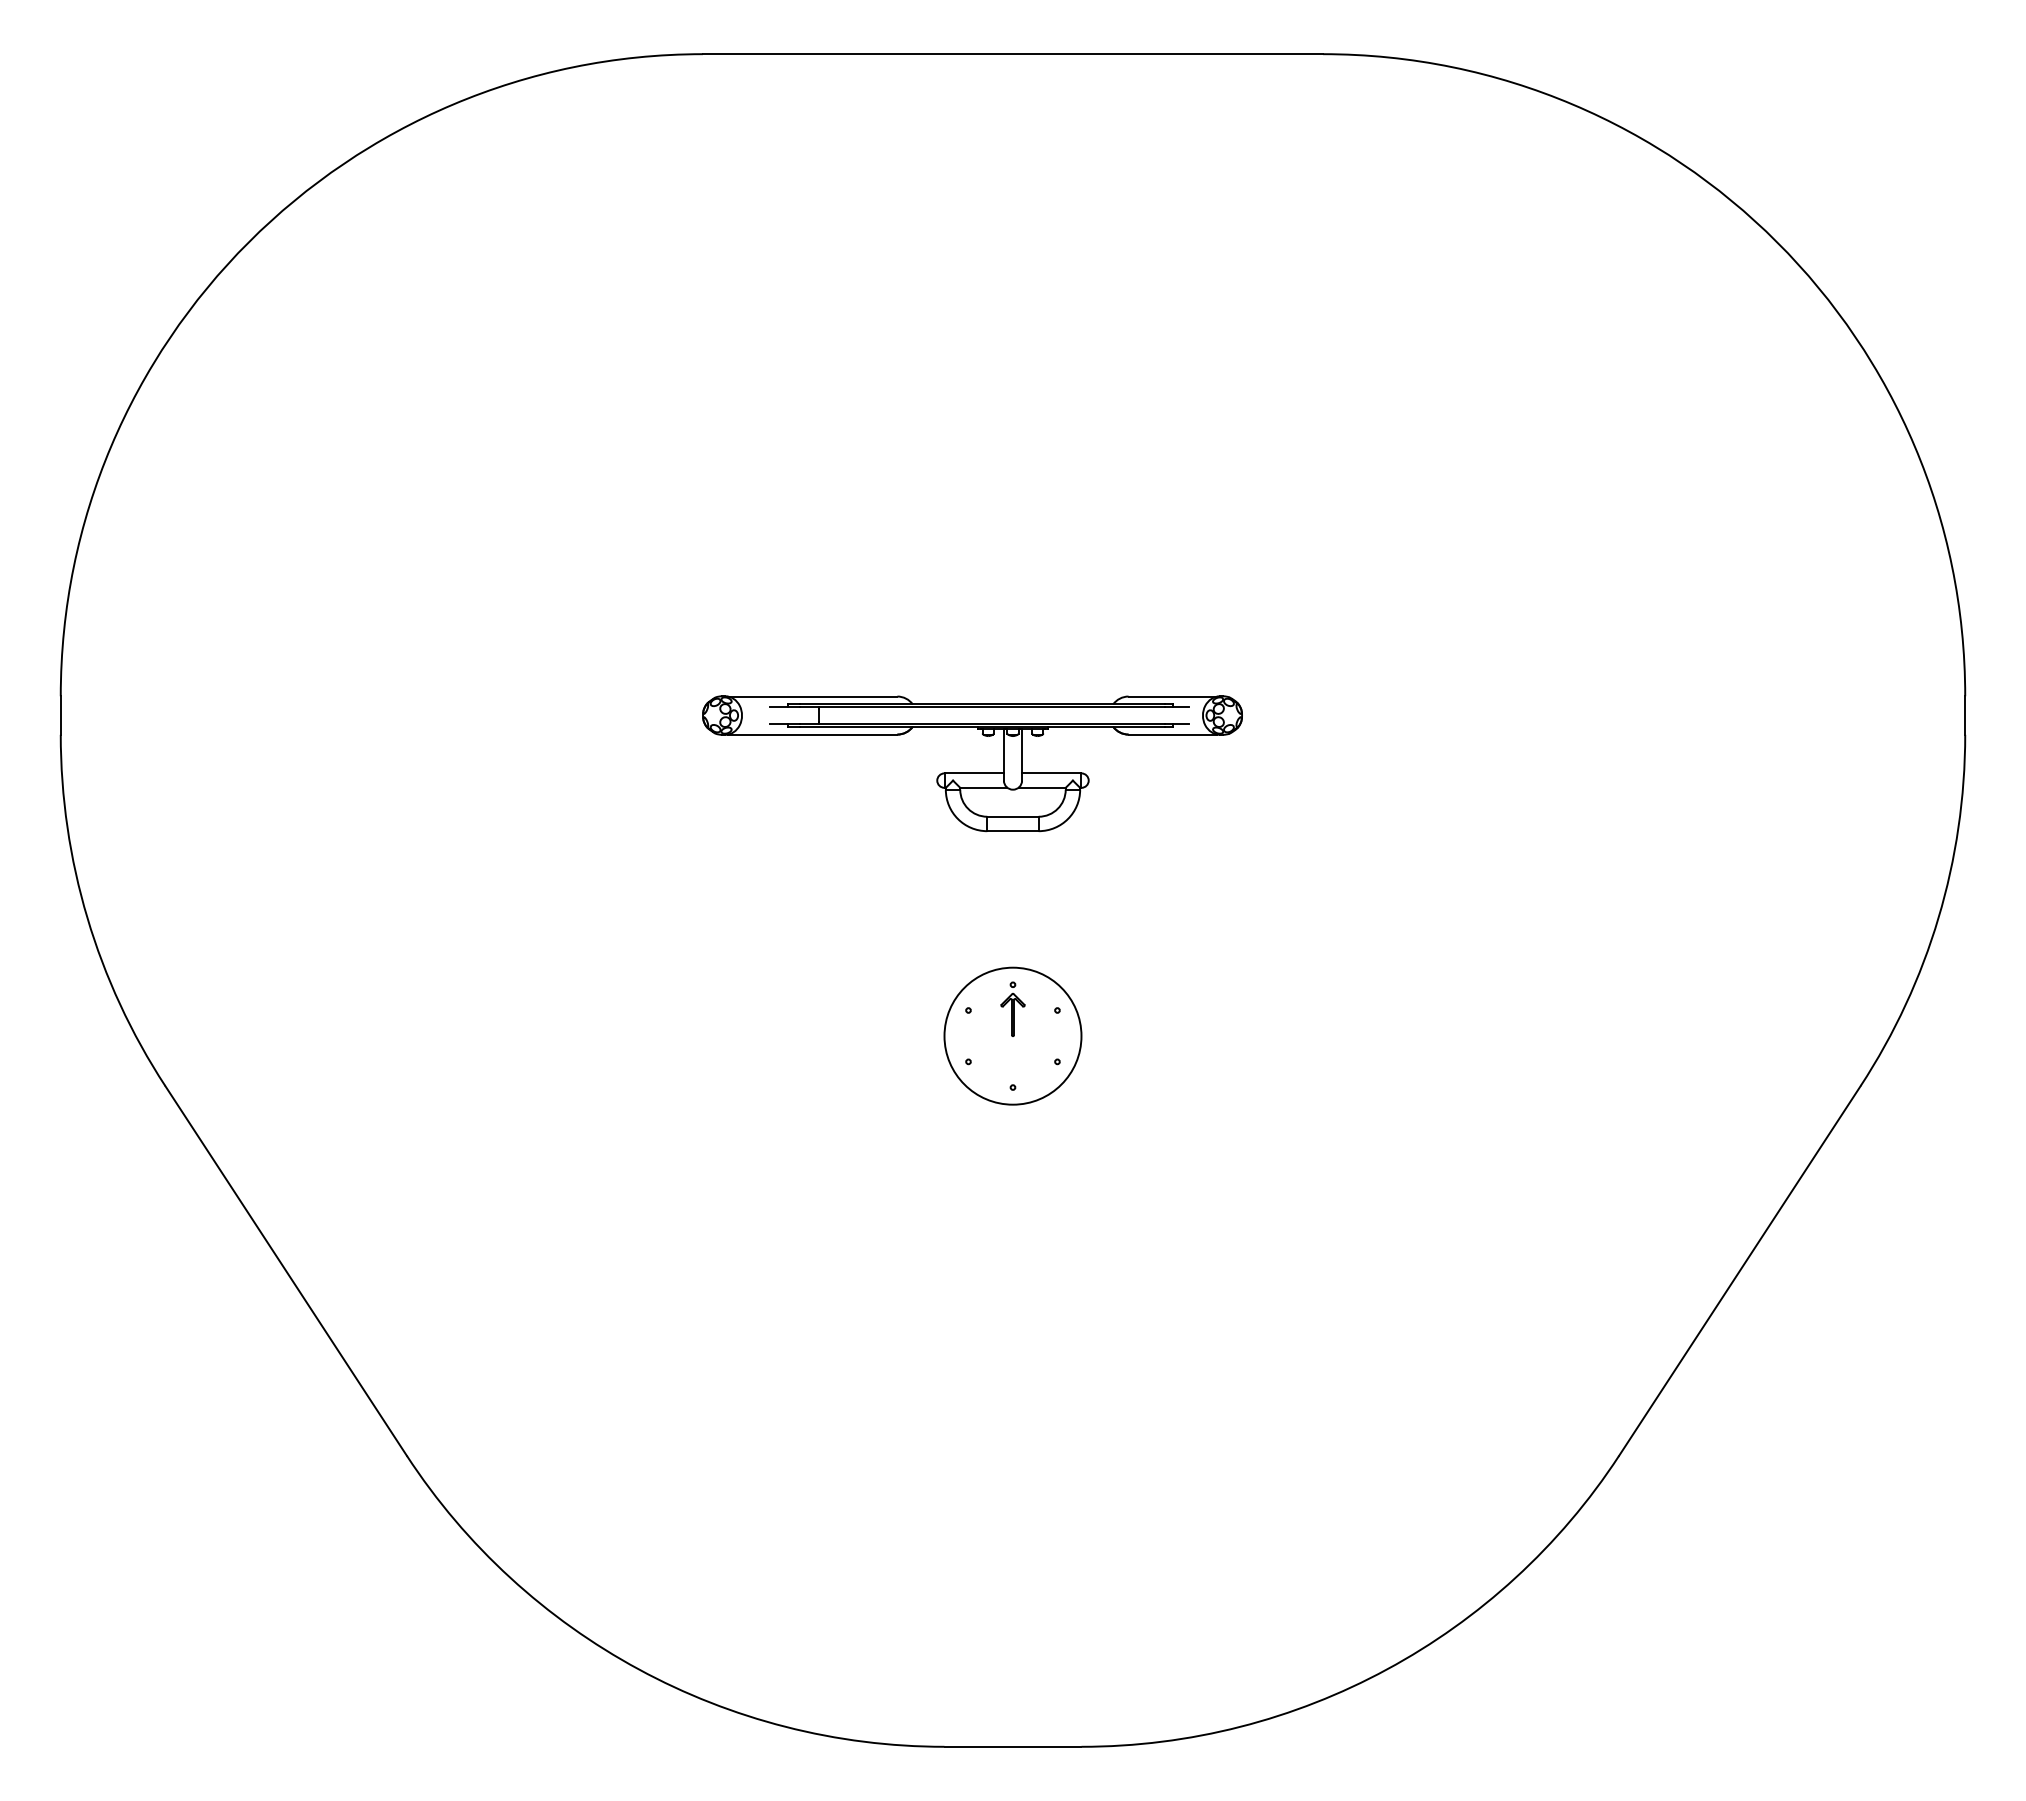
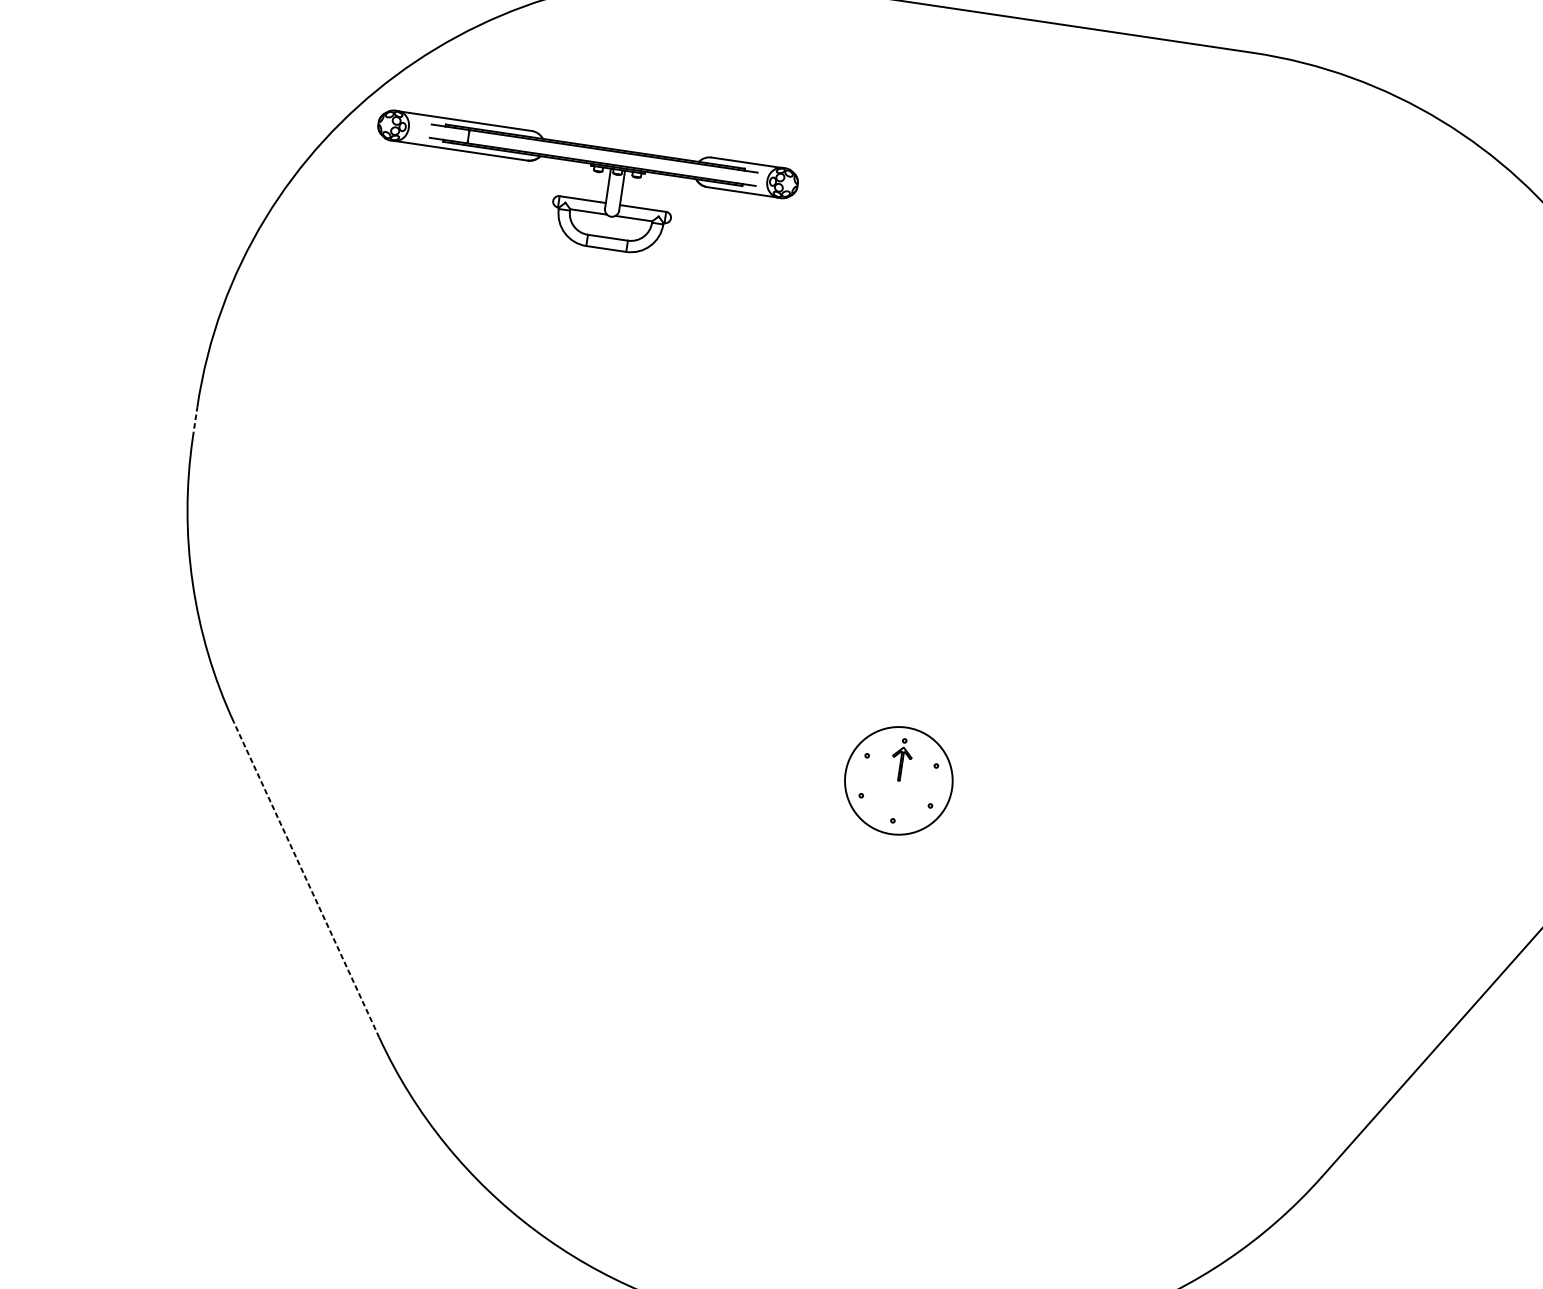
line: (60, 715) -> (194, 422), solid -> dashed
part: (972, 772) -> (581, 198), moved
line: (286, 1270) -> (306, 879), solid -> dashed

